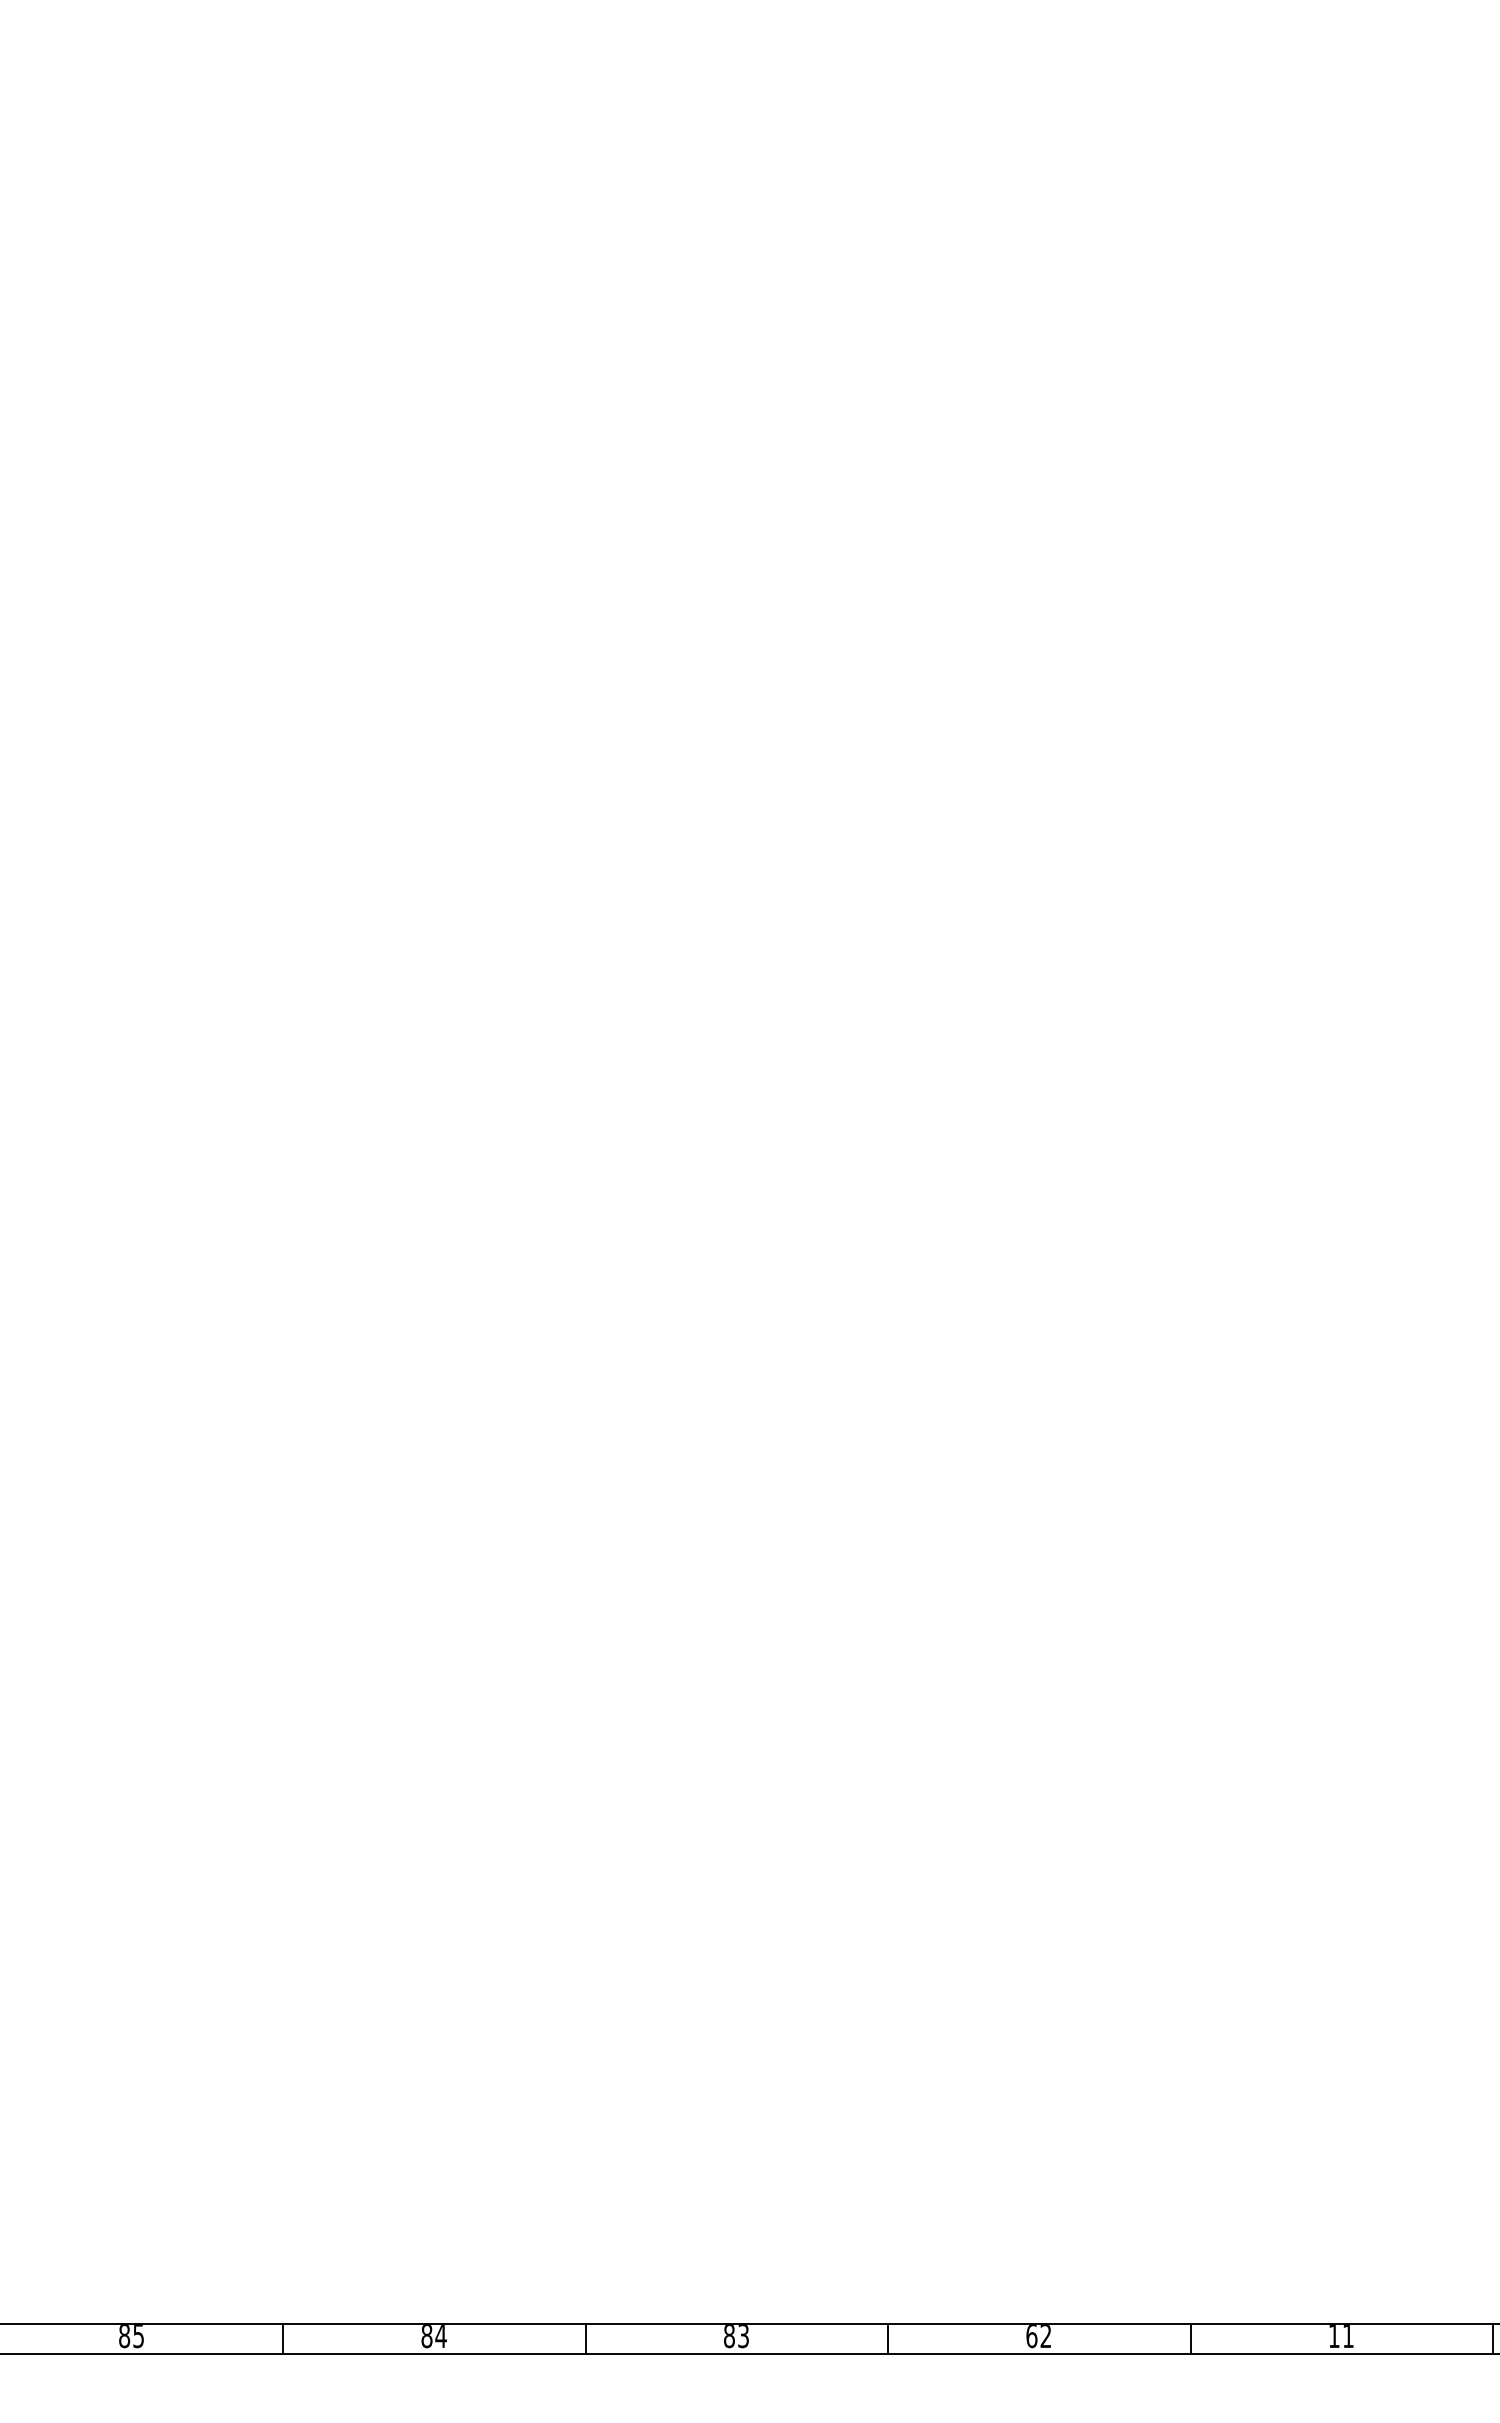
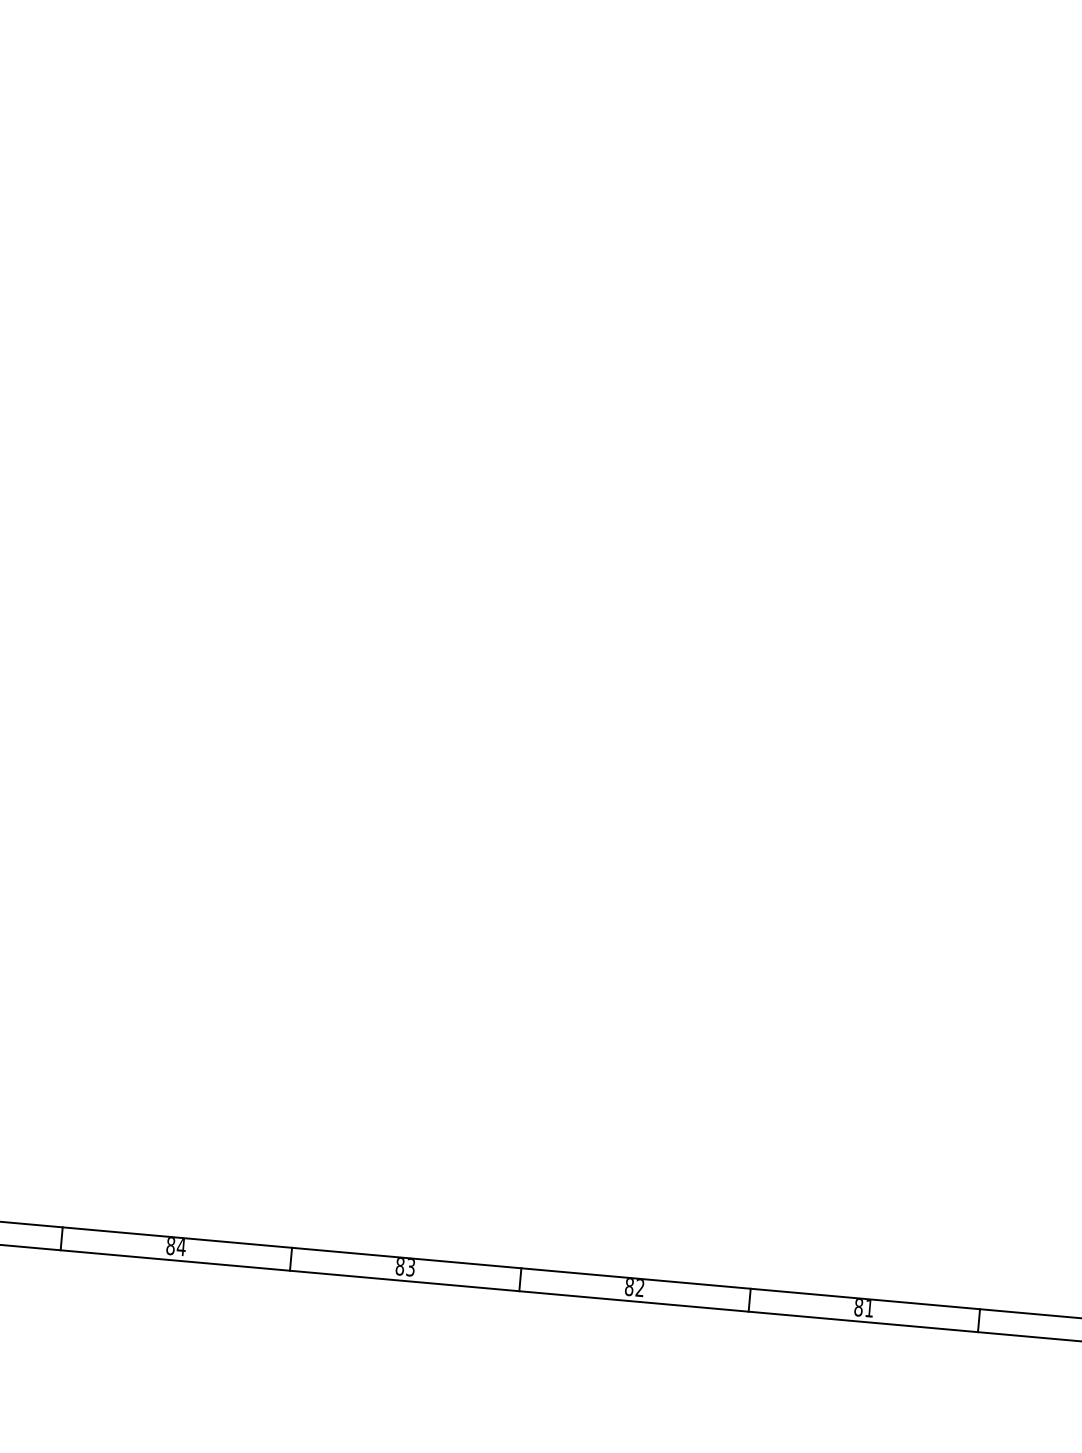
text: (1031, 2336) -> (629, 1287), 62 -> 82
text: (1333, 2336) -> (858, 1307), 11 -> 81

